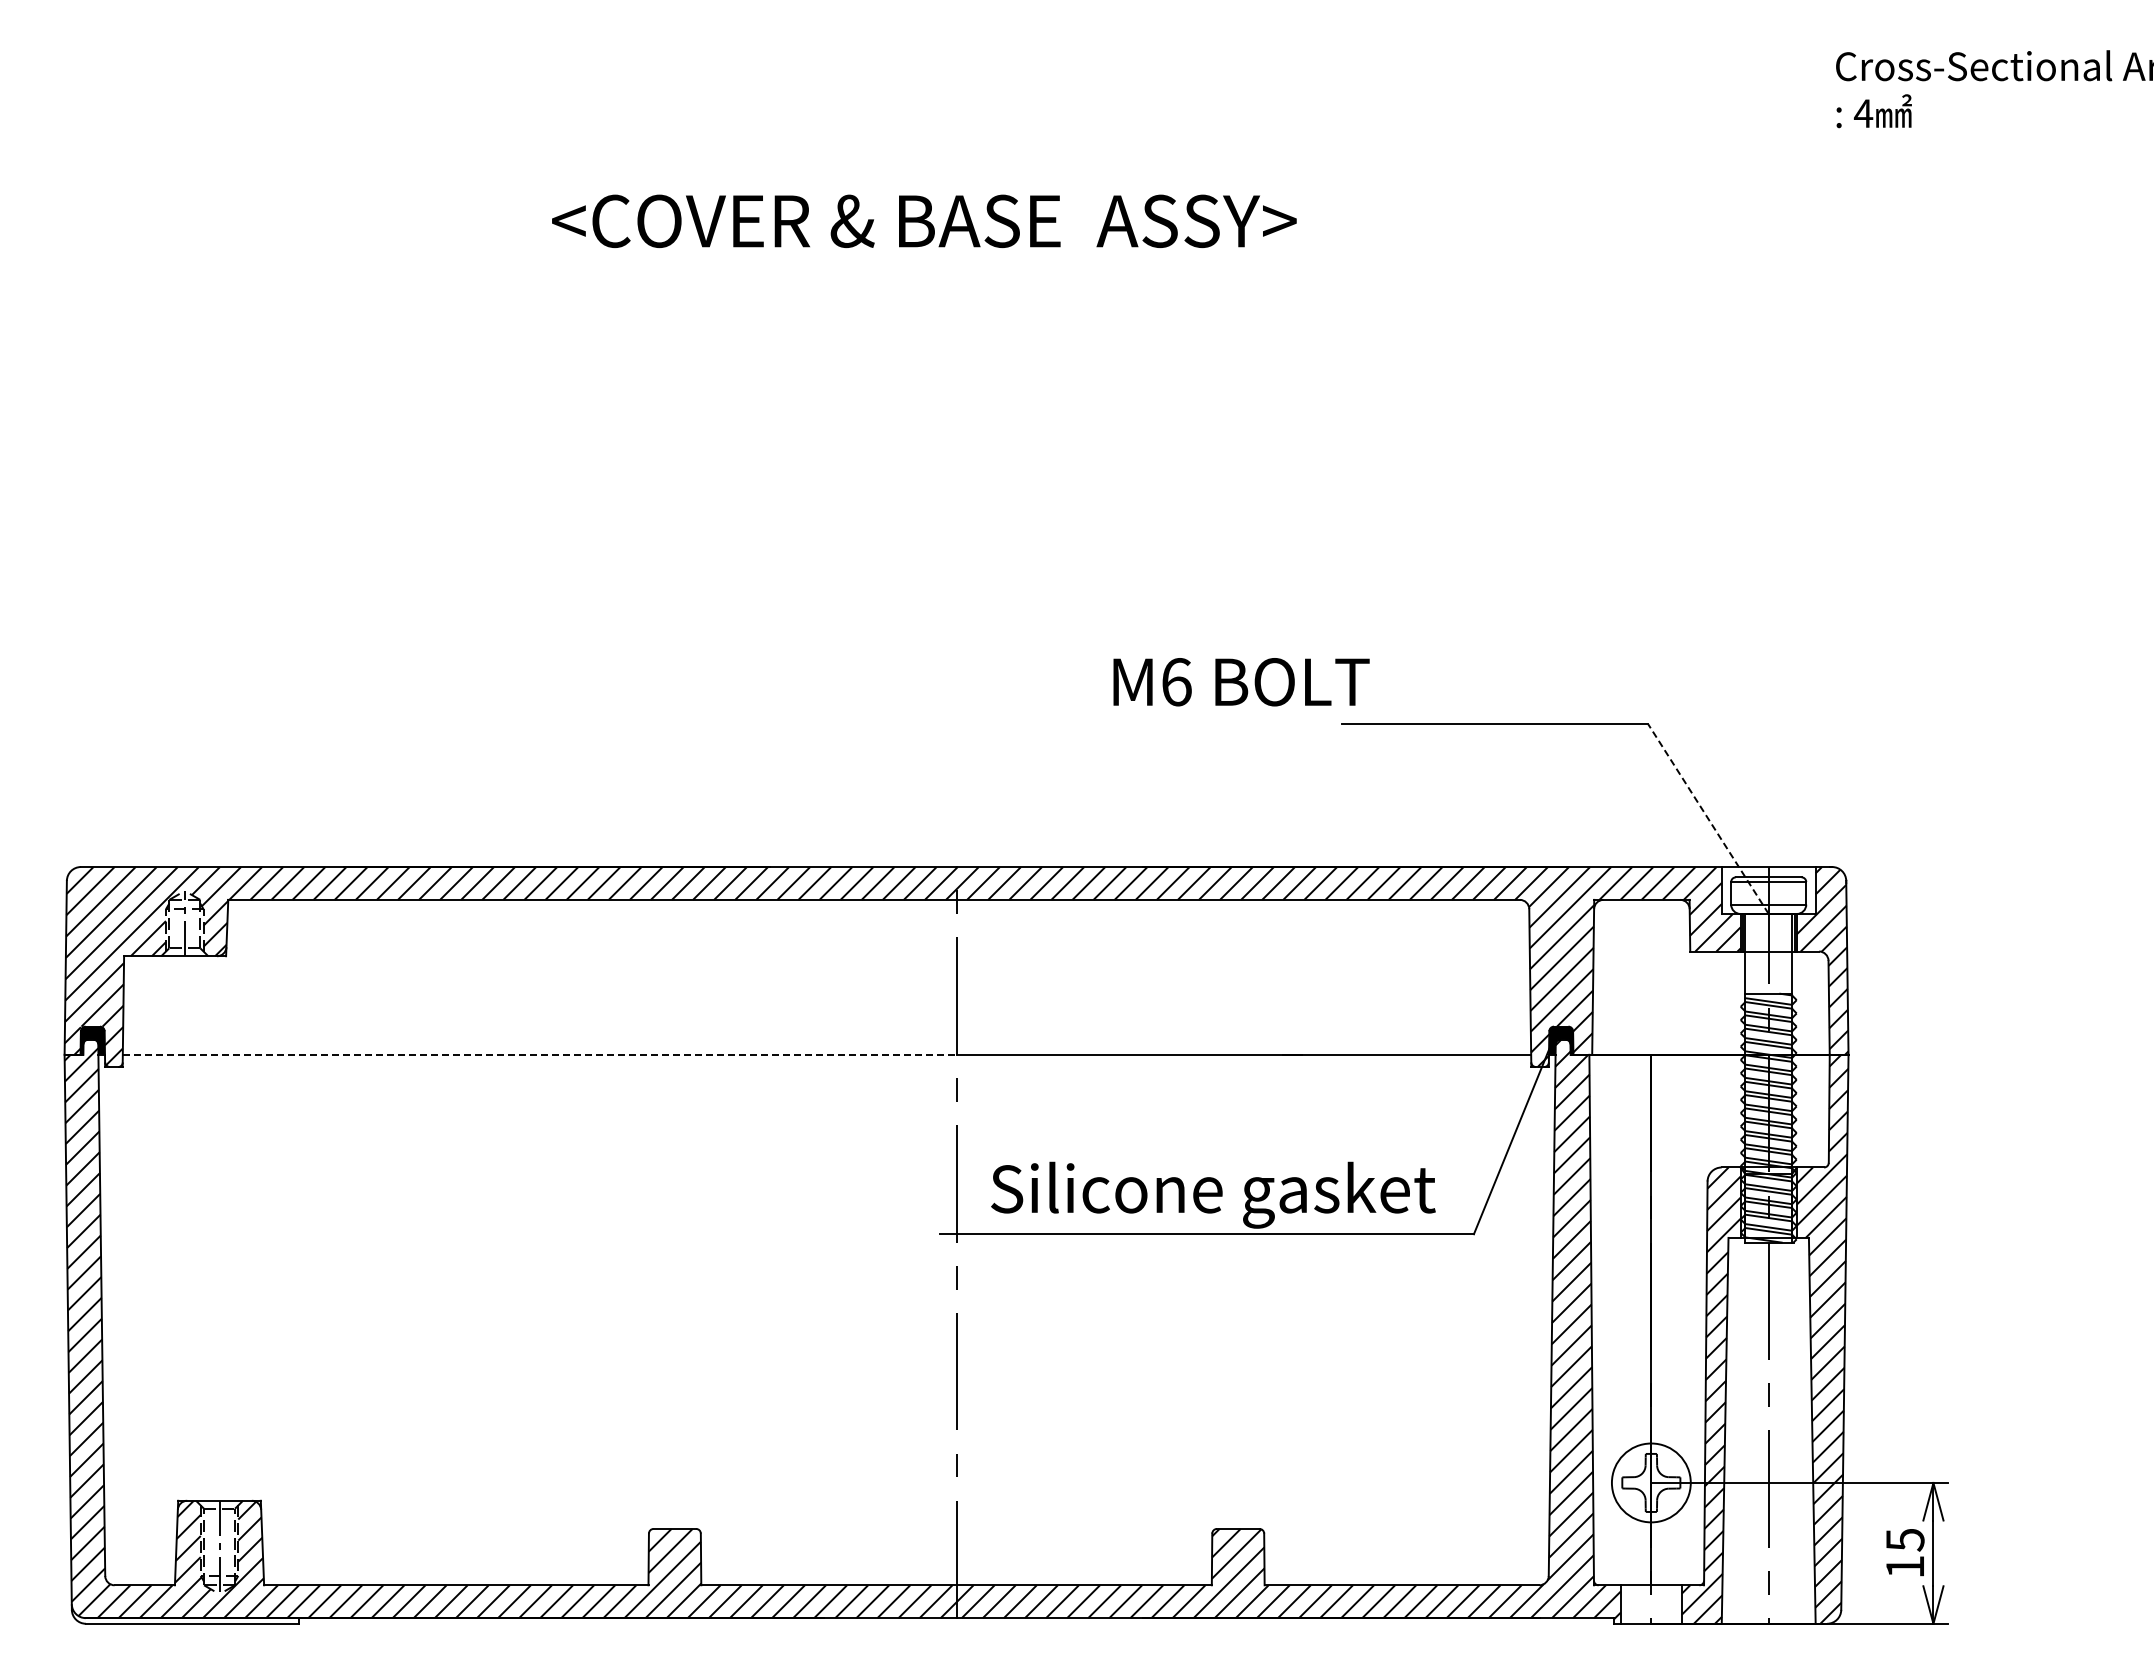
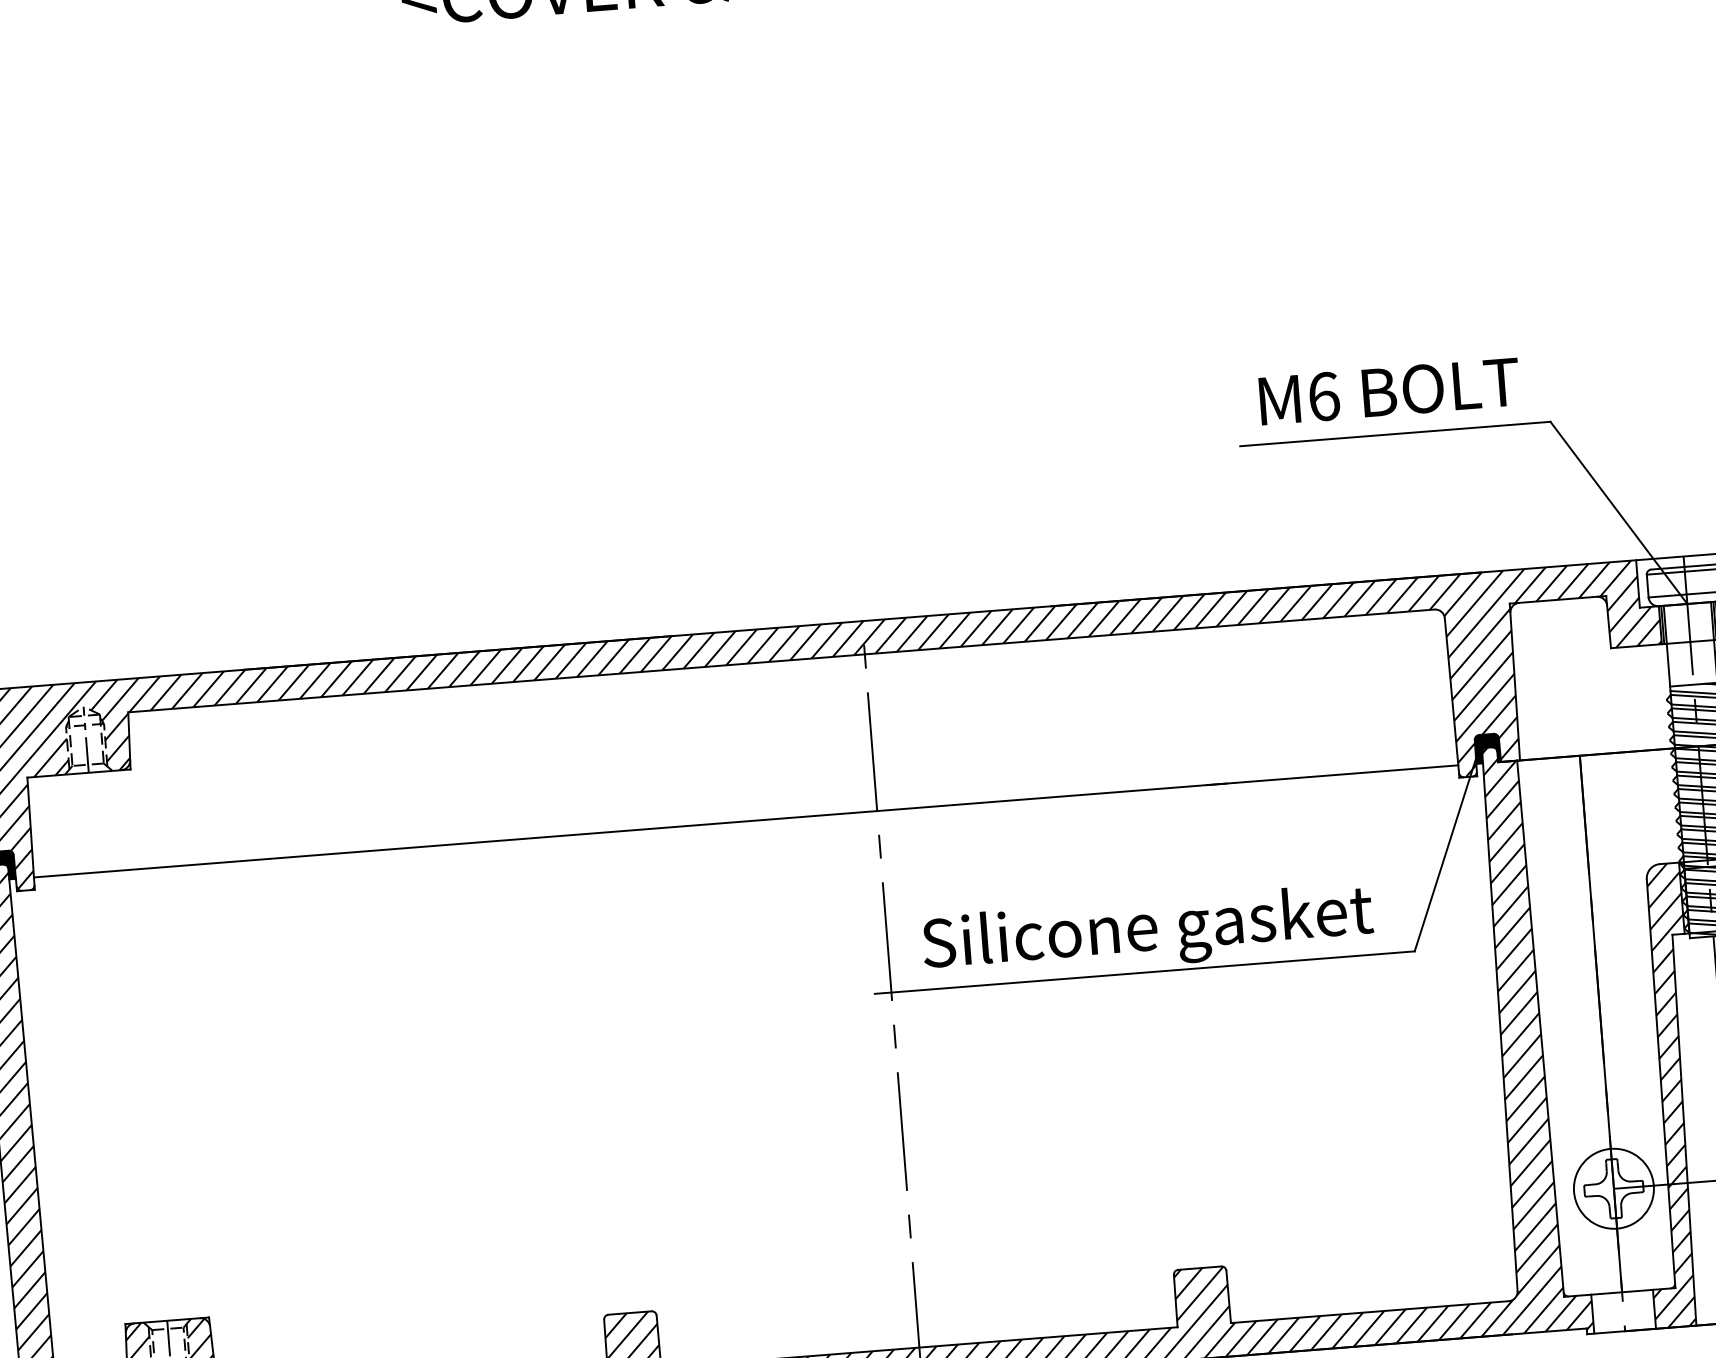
text: (1241, 682) -> (1389, 391), moved
line: (1708, 818) -> (1618, 512), dashed -> solid
line: (539, 1054) -> (455, 843), dashed -> solid

